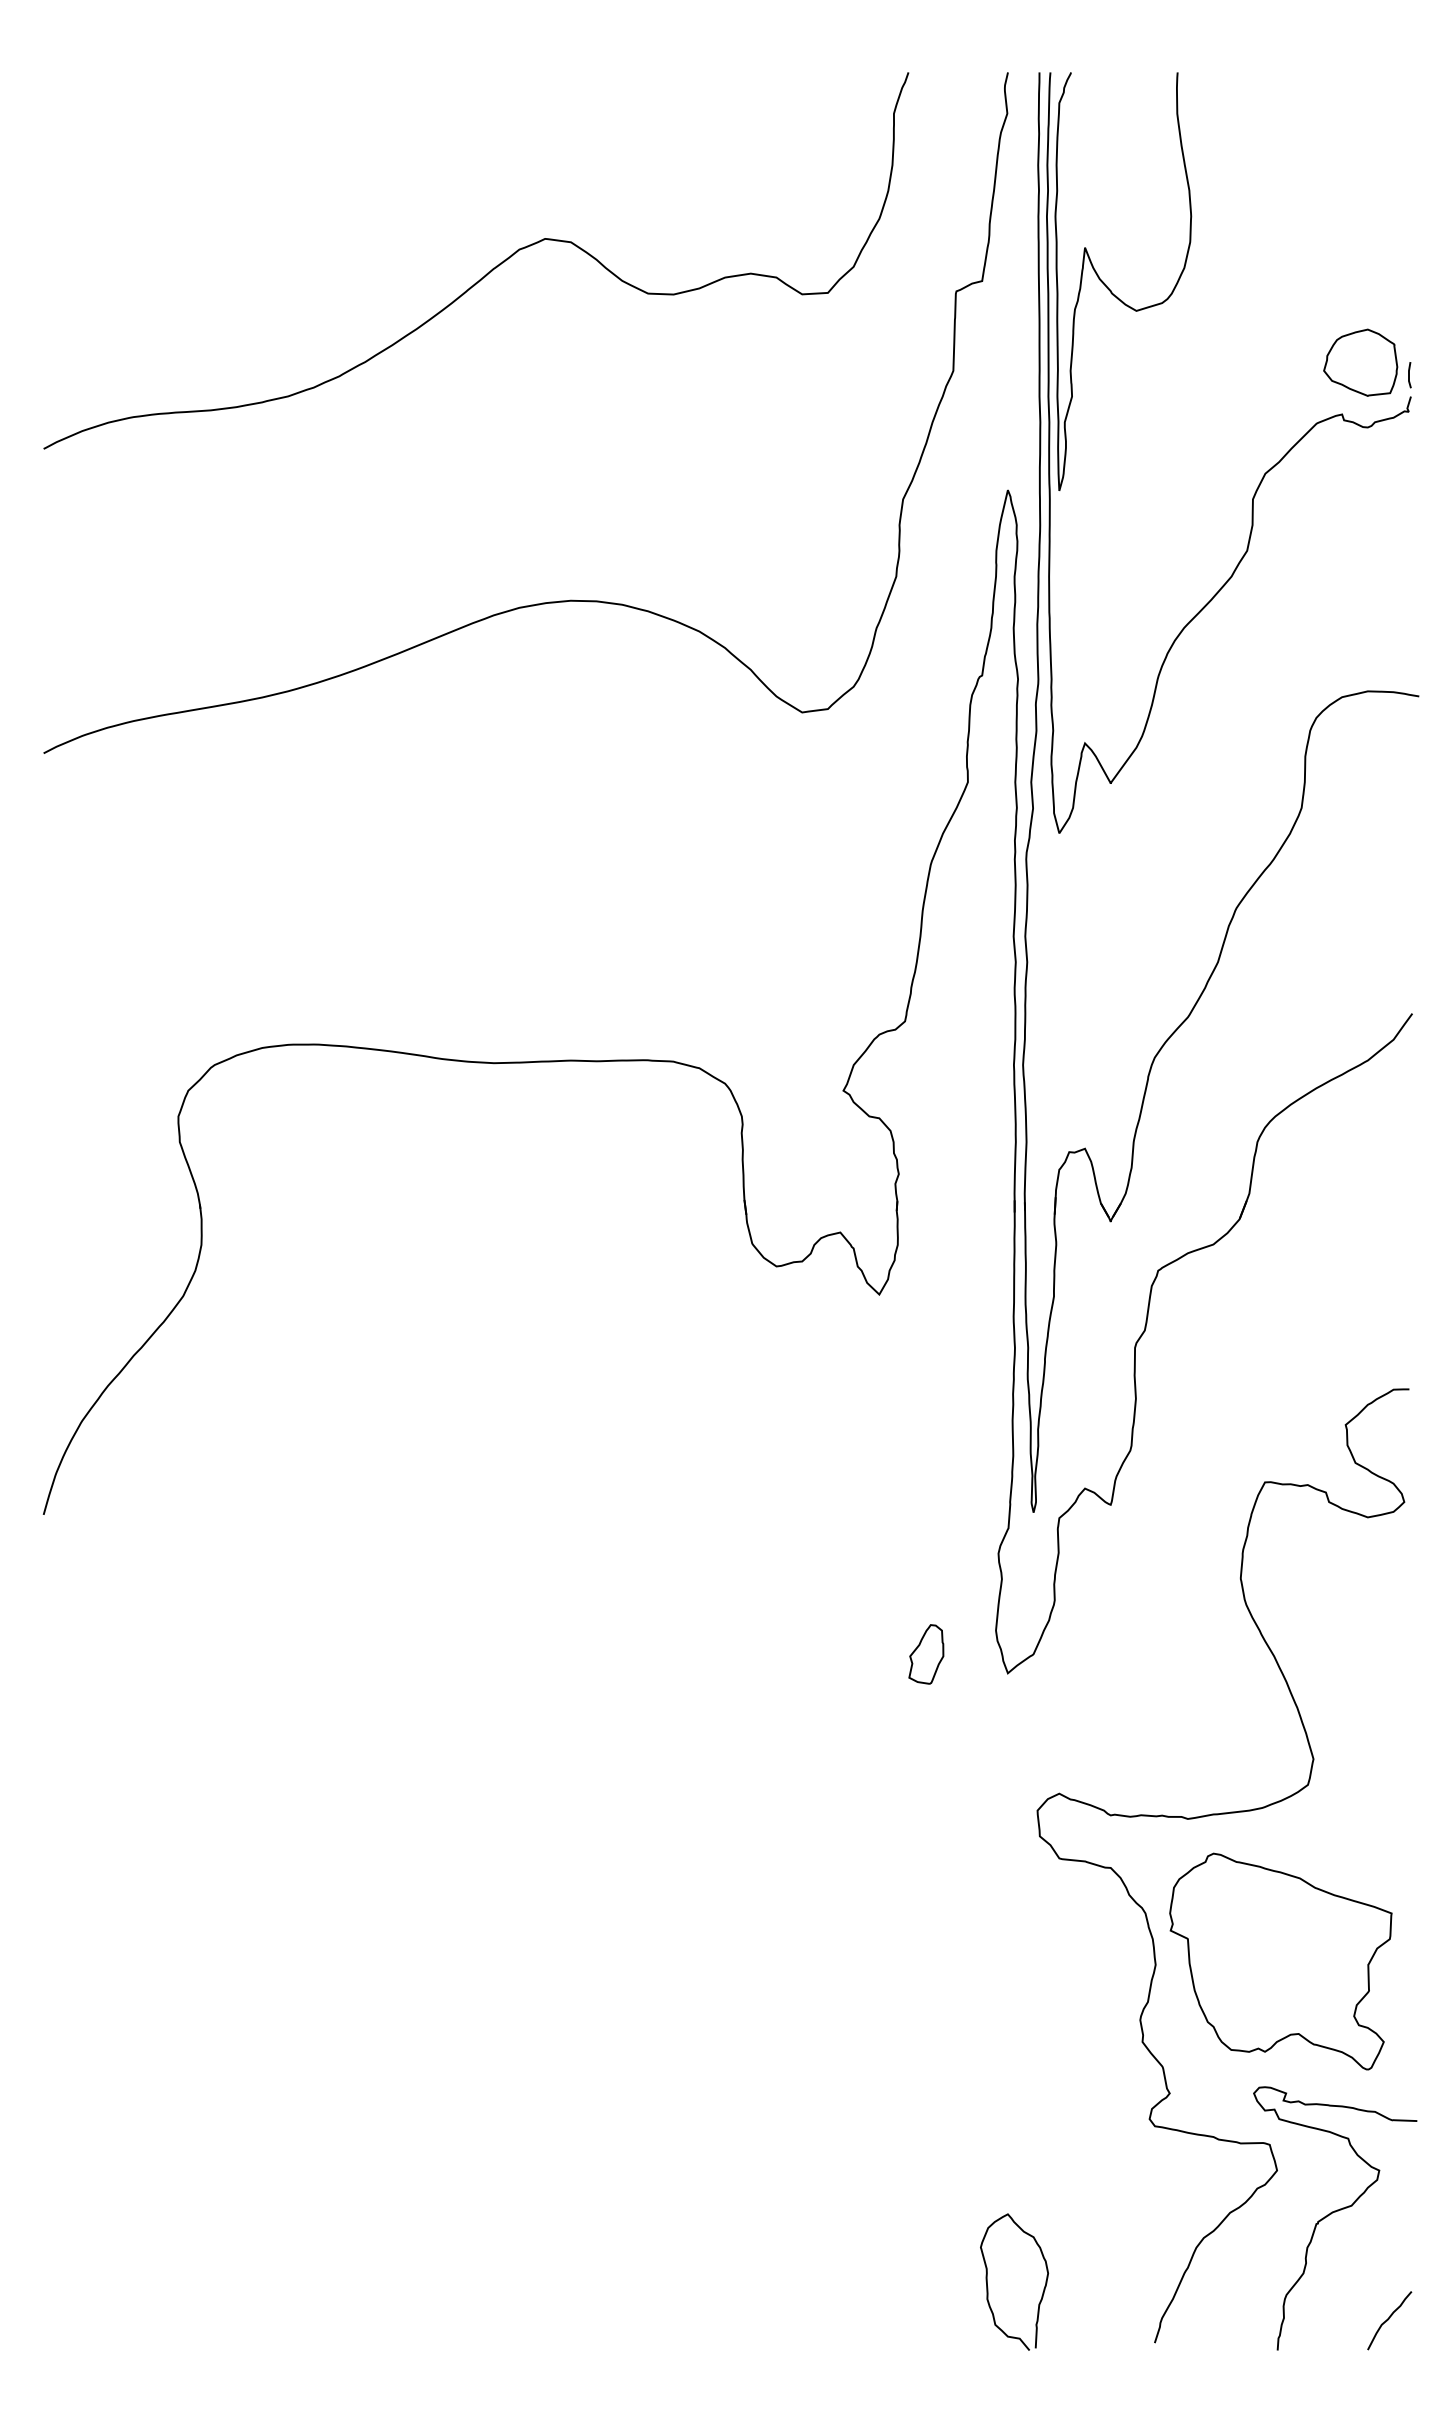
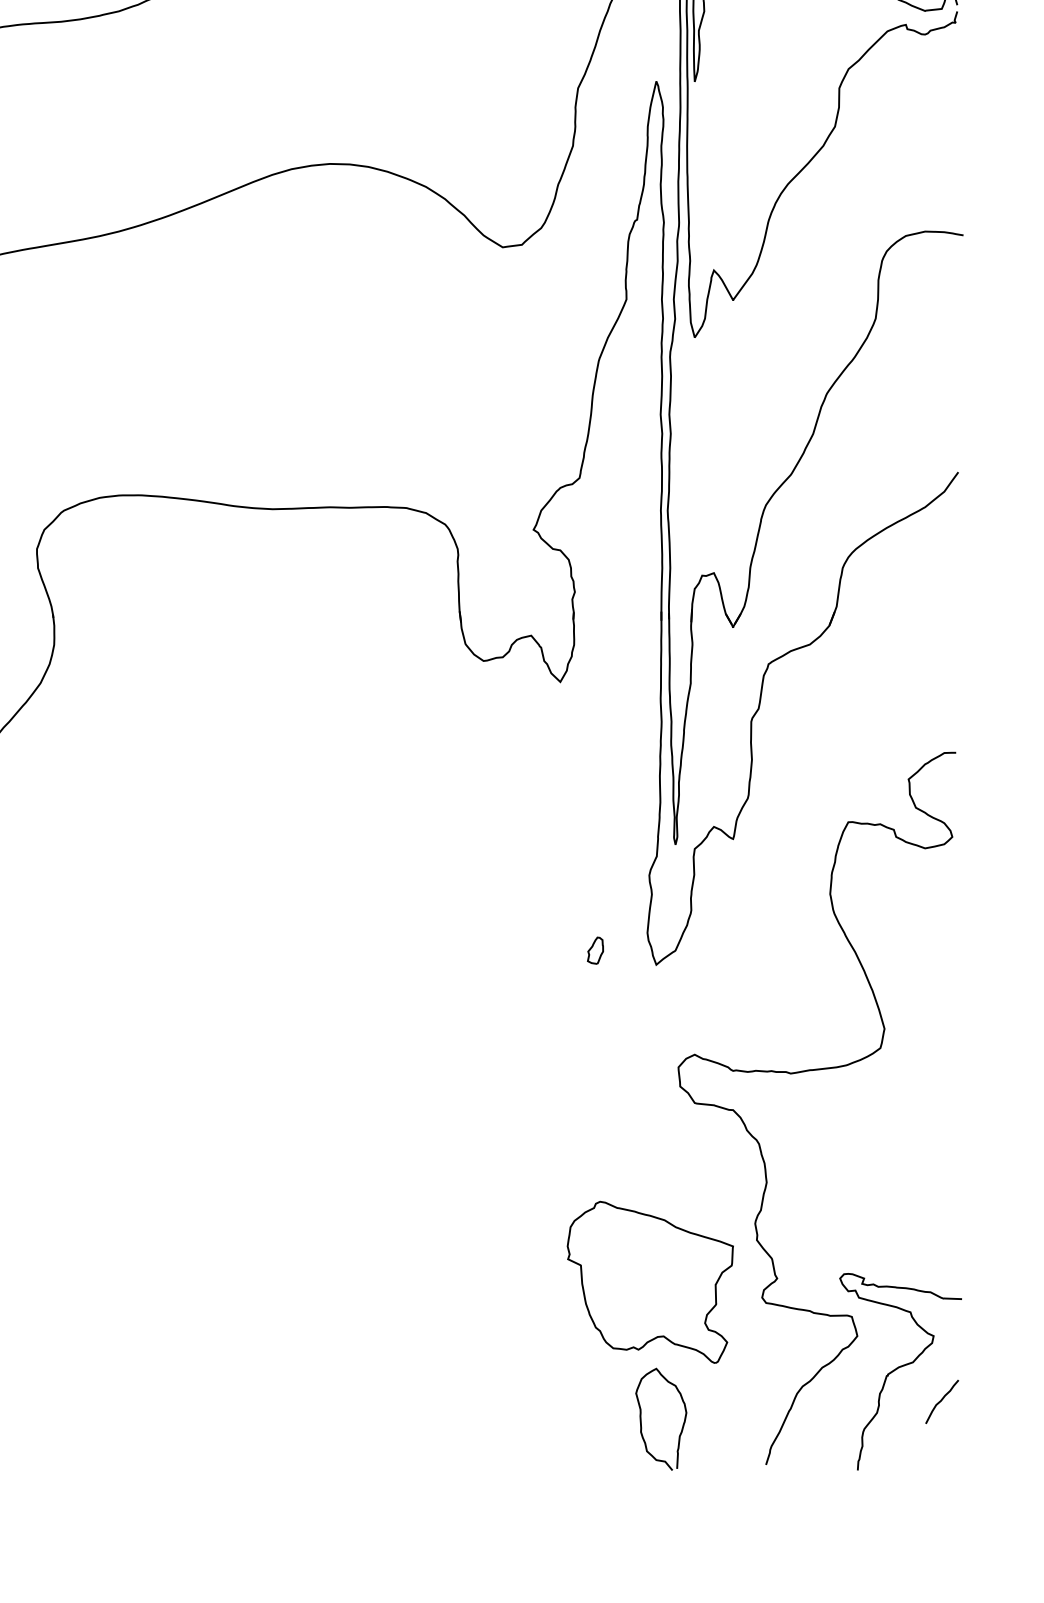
part: (926, 1654) -> (595, 950), size x0.6
part: (1280, 1961) -> (650, 1282), moved
curve: (1389, 2319) -> (942, 1401), moved

